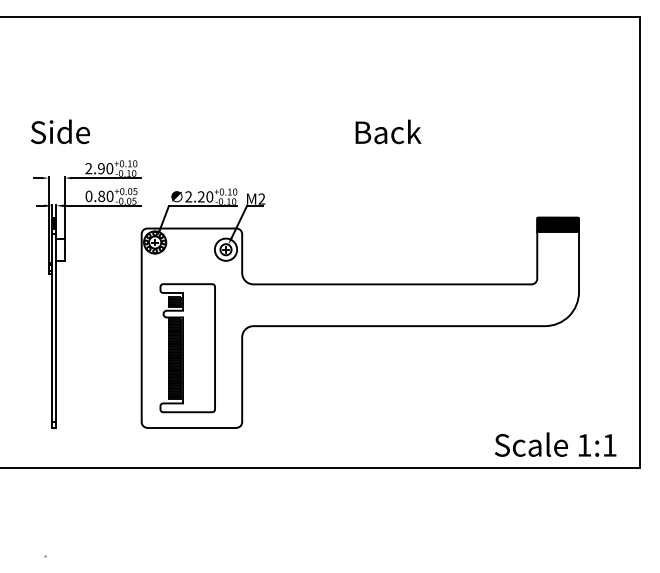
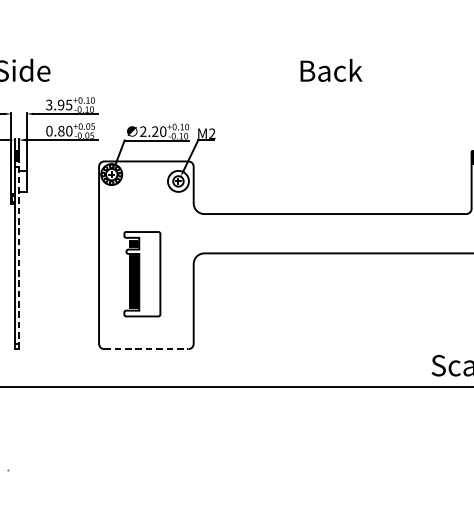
text: (99, 168) -> (59, 104), 2.90 -> 3.95
line: (56, 328) -> (18, 255), solid -> dashed
part: (187, 348) -> (142, 274), size x0.7
line: (191, 427) -> (145, 348), solid -> dashed

